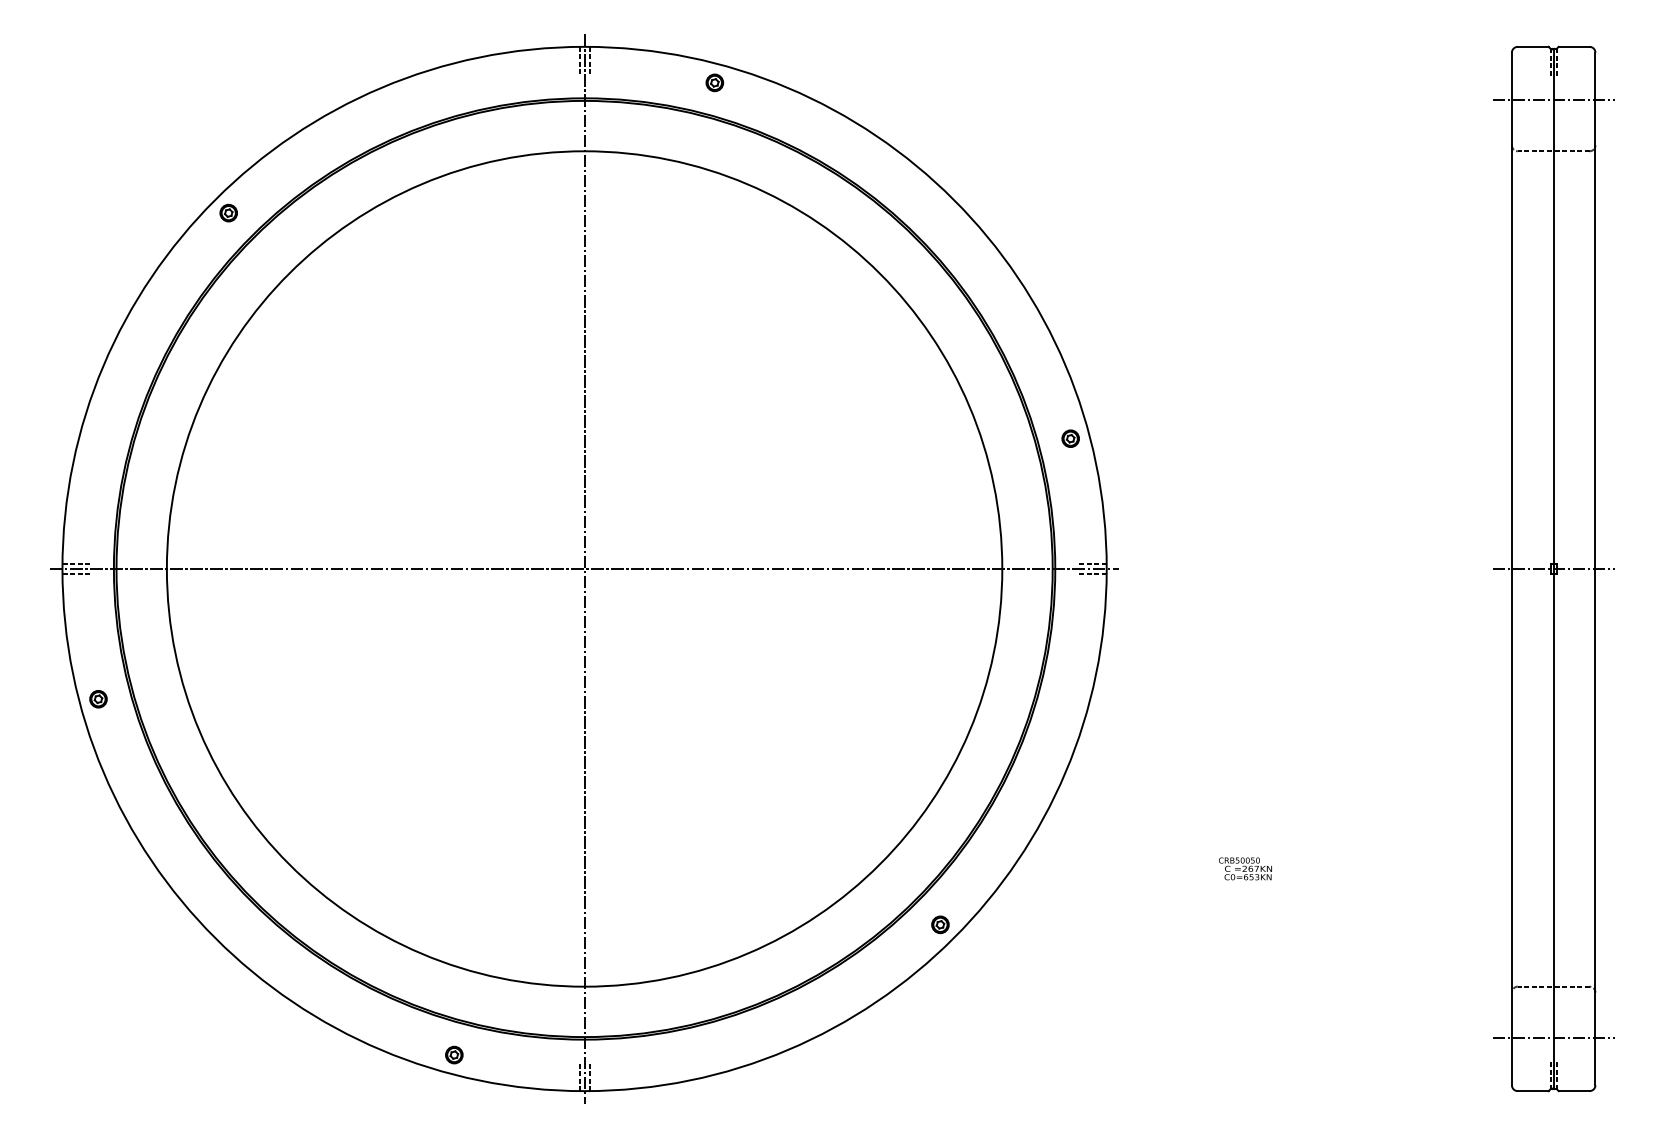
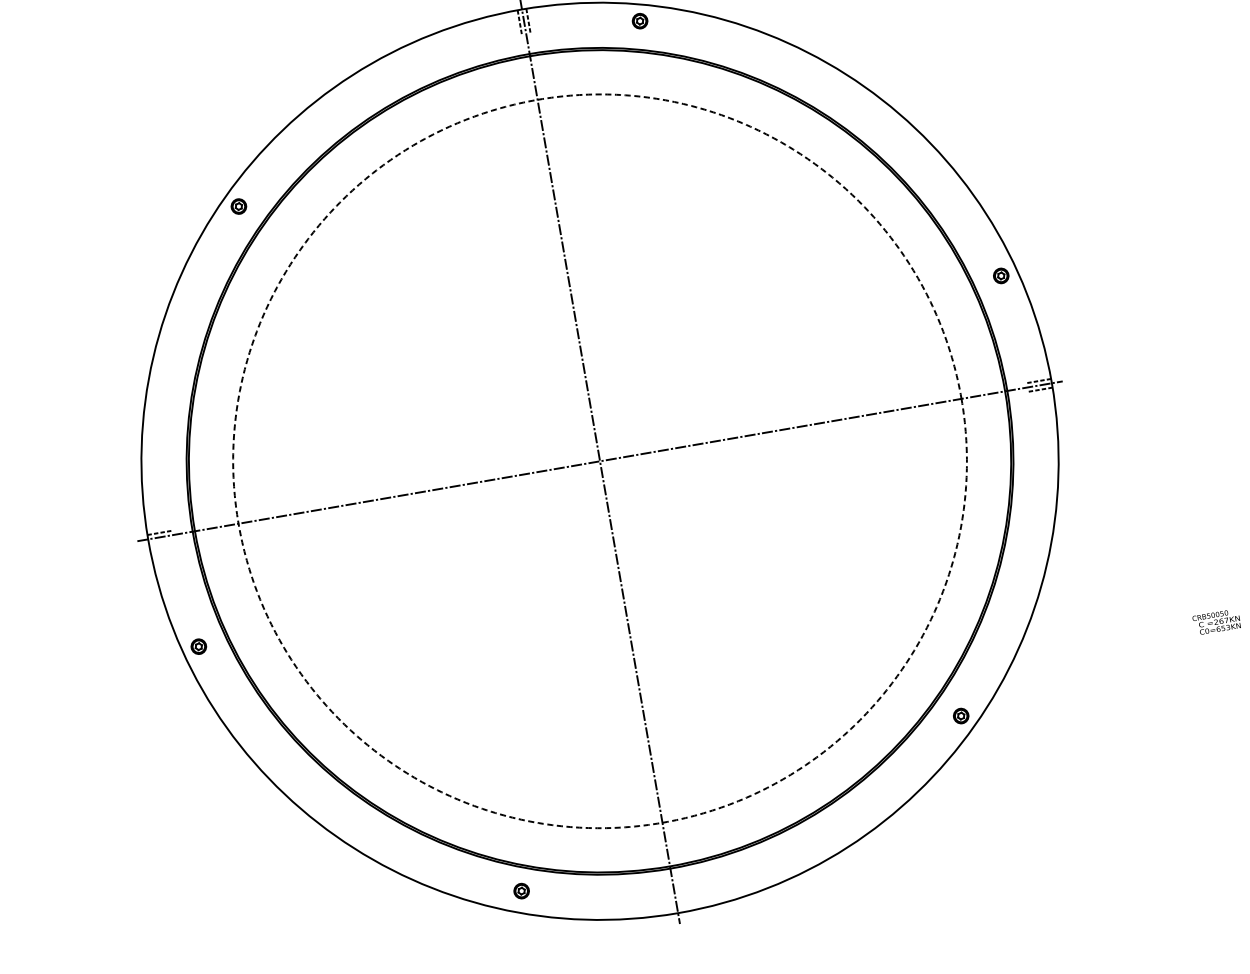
circle: (584, 568) -> (599, 460), solid -> dashed
line: (76, 574) -> (161, 542), removed
part: (454, 1054) -> (521, 890), moved
line: (579, 1076) -> (671, 901), removed
line: (589, 1076) -> (680, 899), removed

